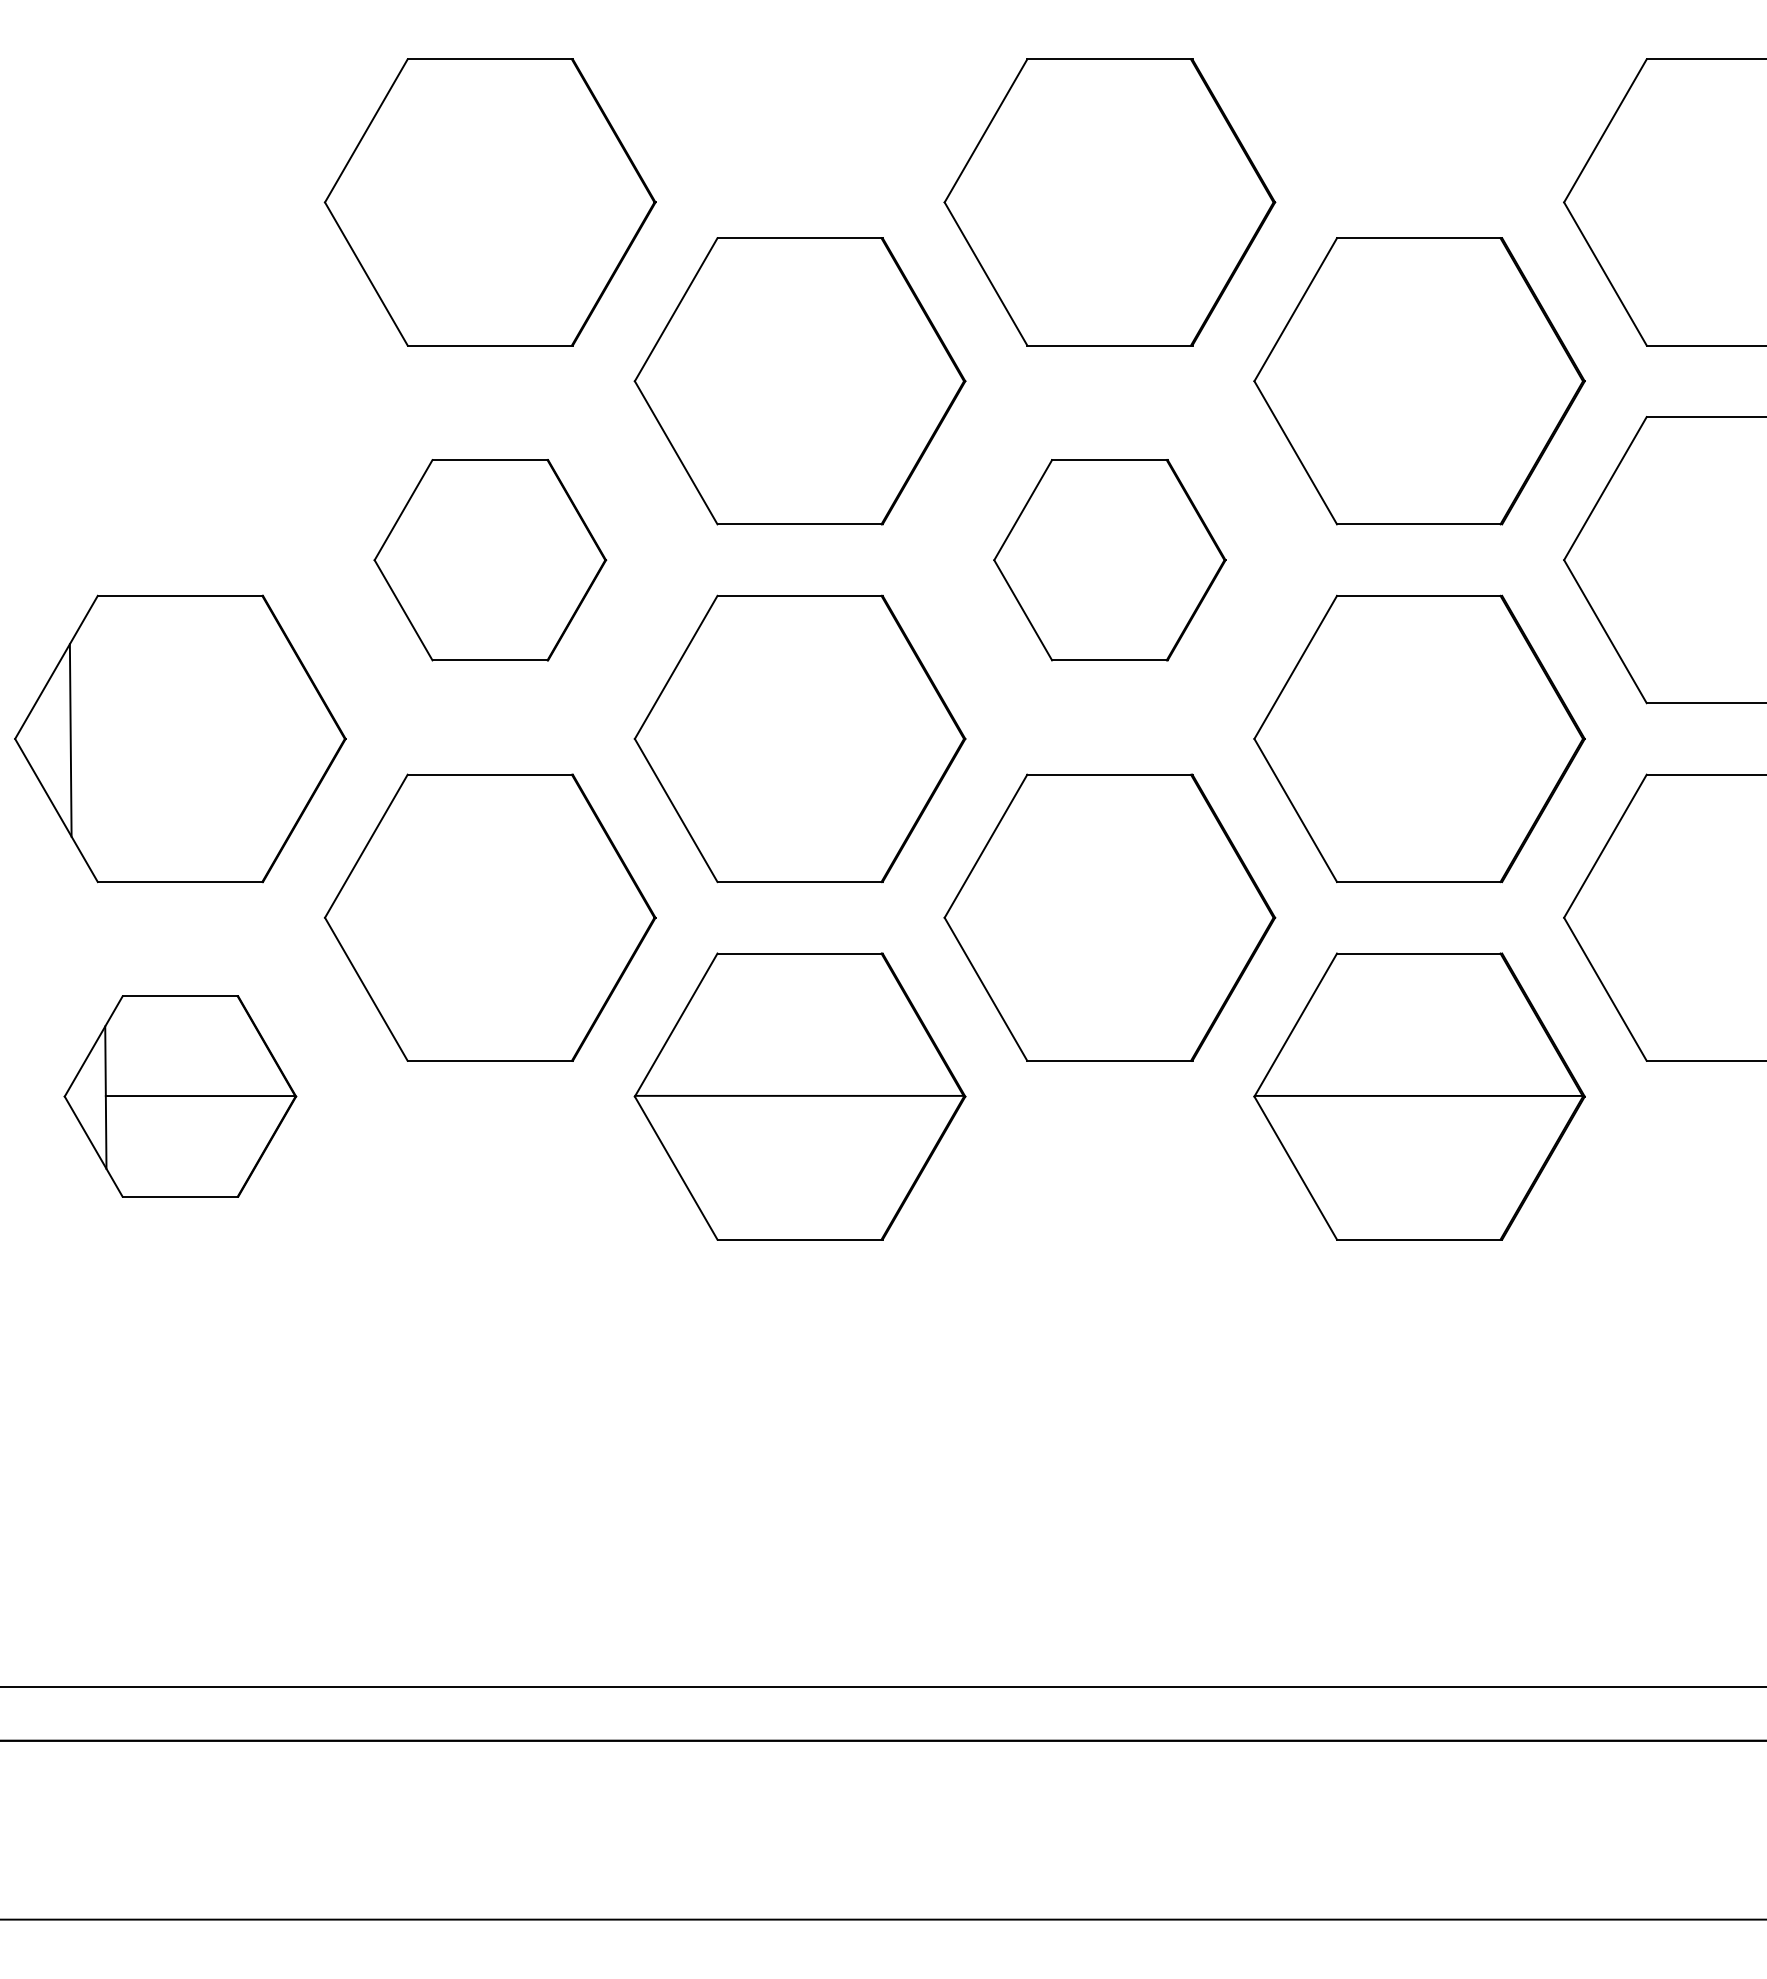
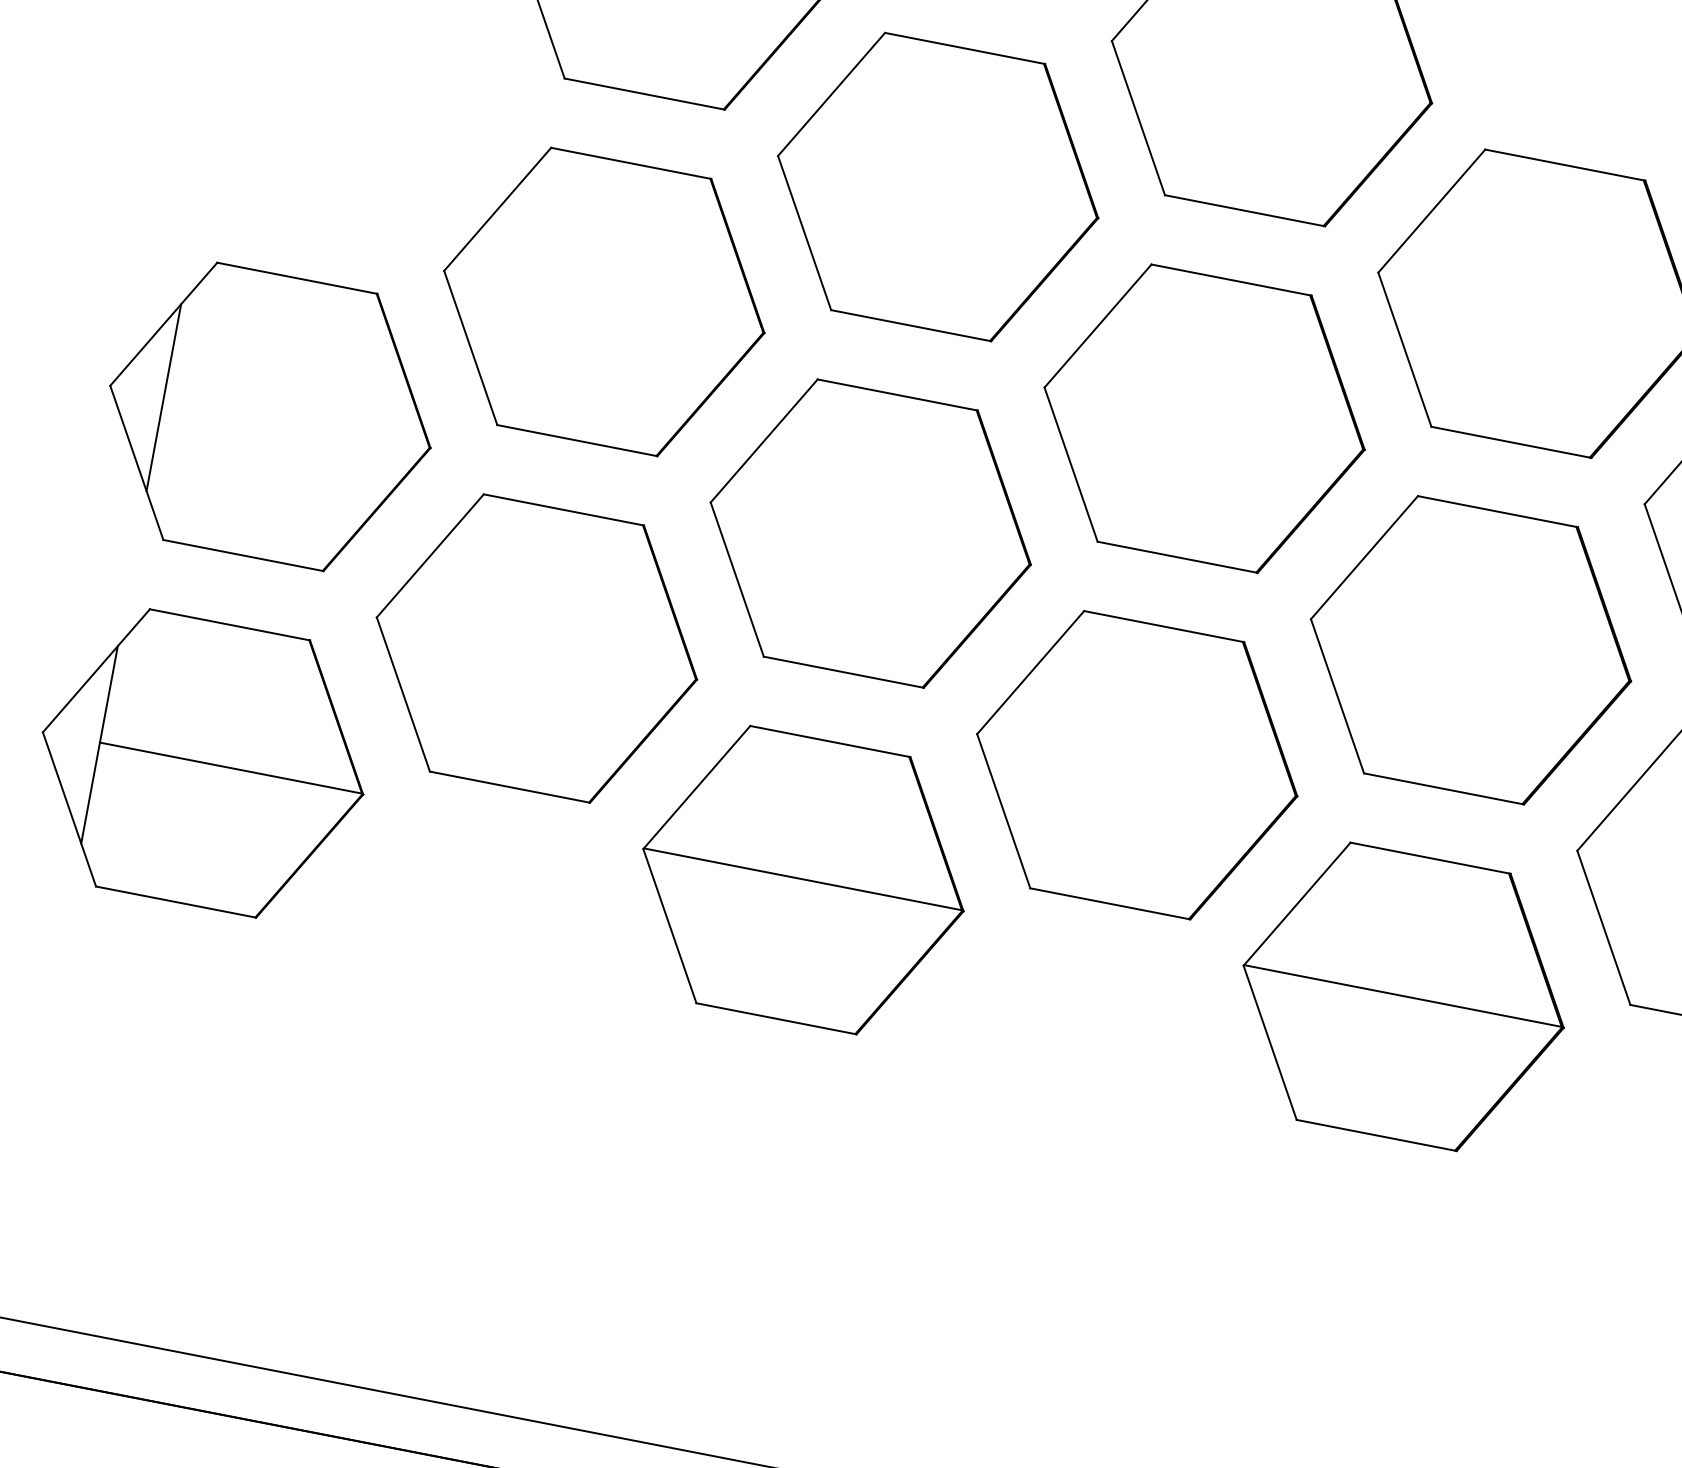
part: (490, 560) -> (604, 302), size x1.43
part: (1109, 560) -> (1204, 419), size x1.43
part: (180, 1096) -> (203, 763), size x1.43

